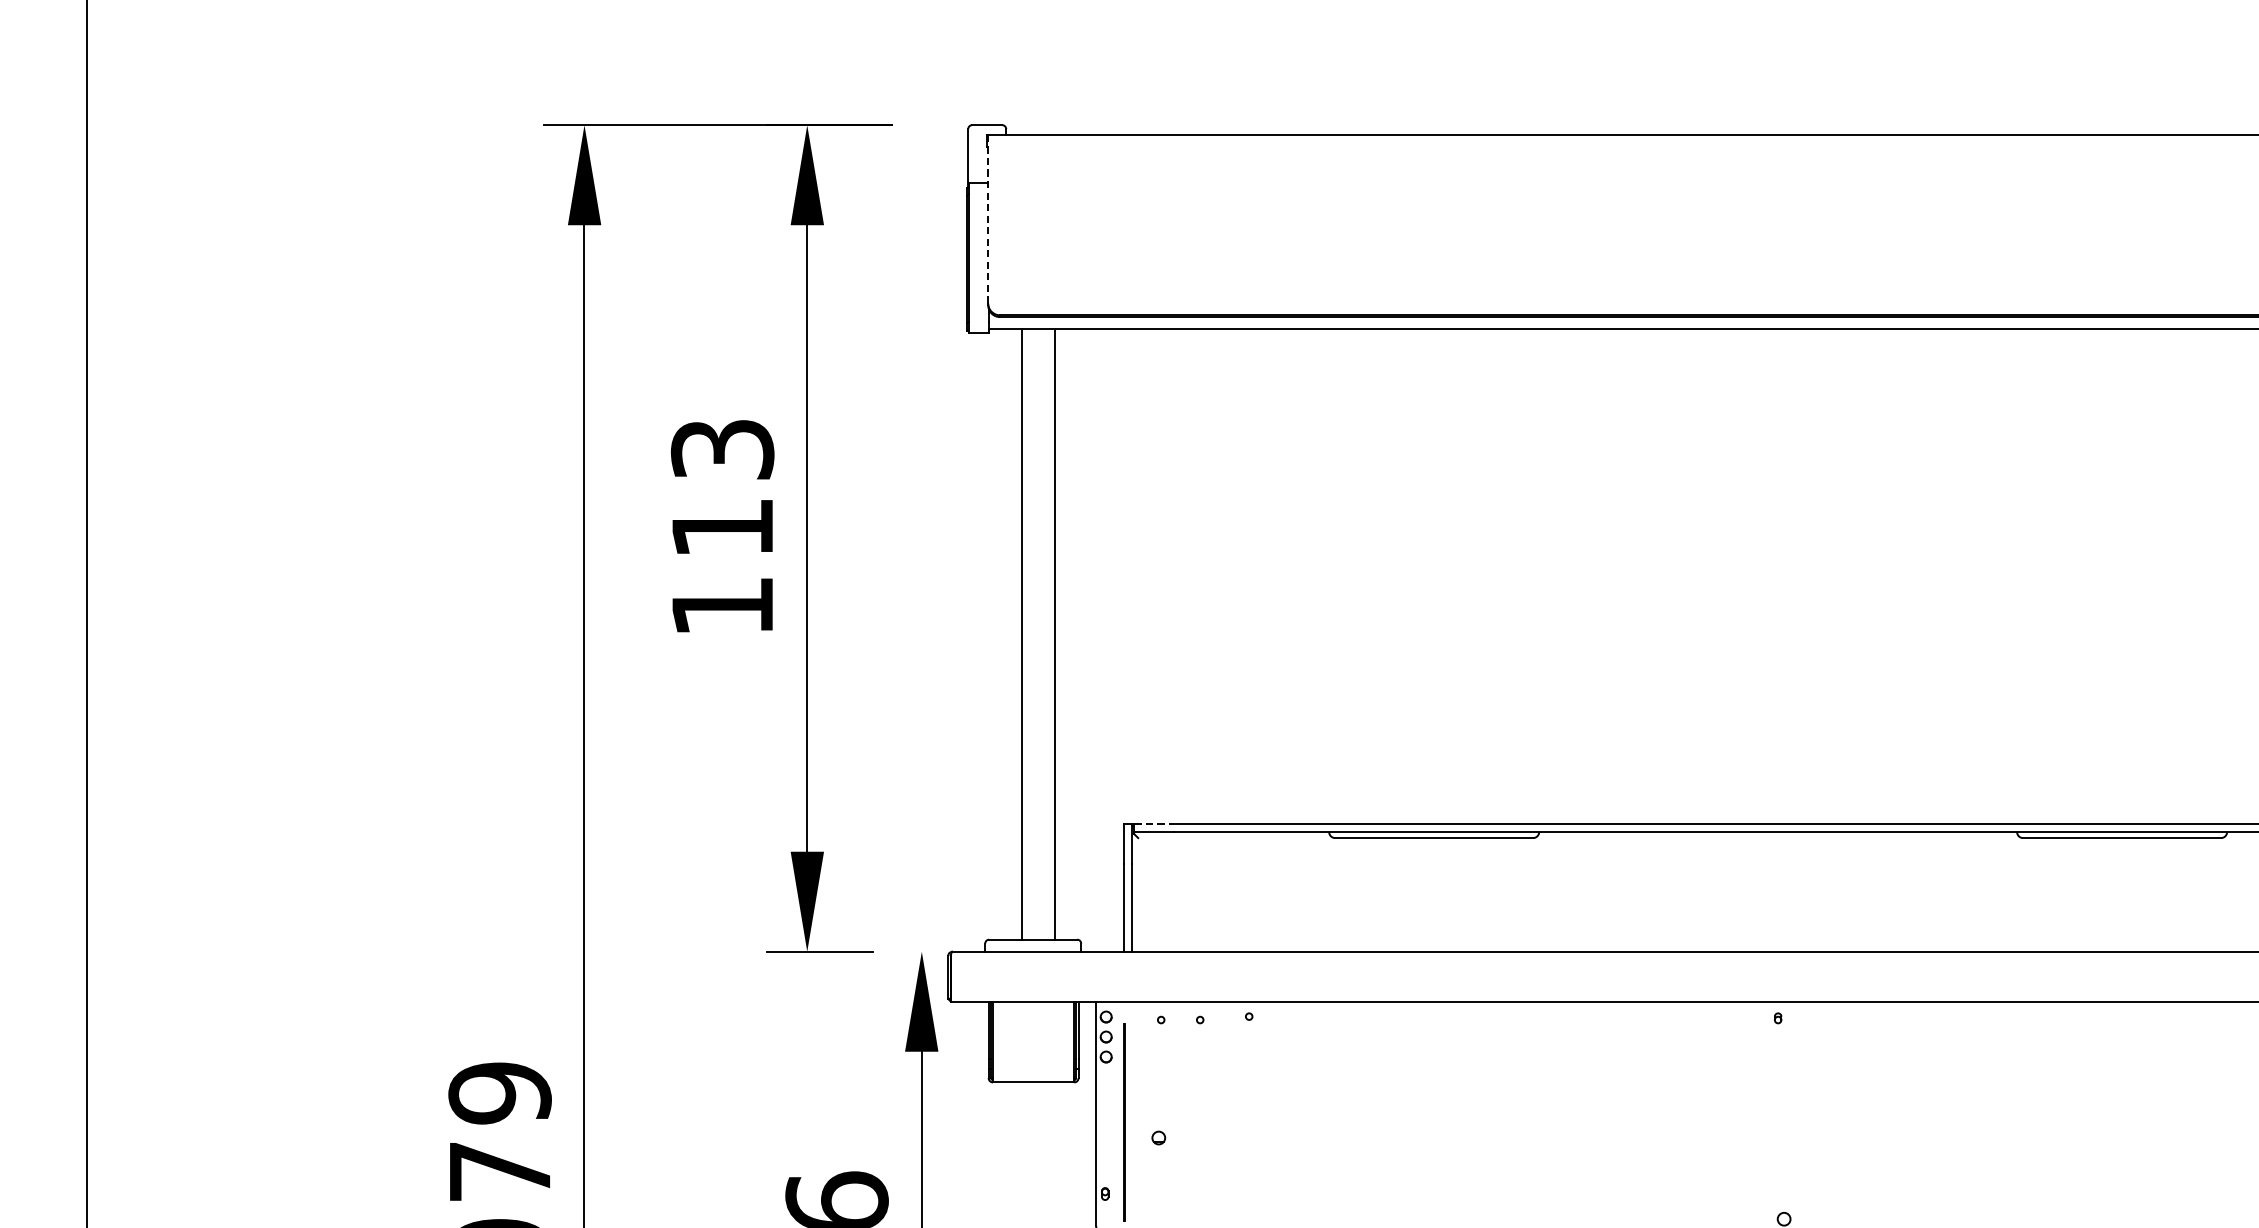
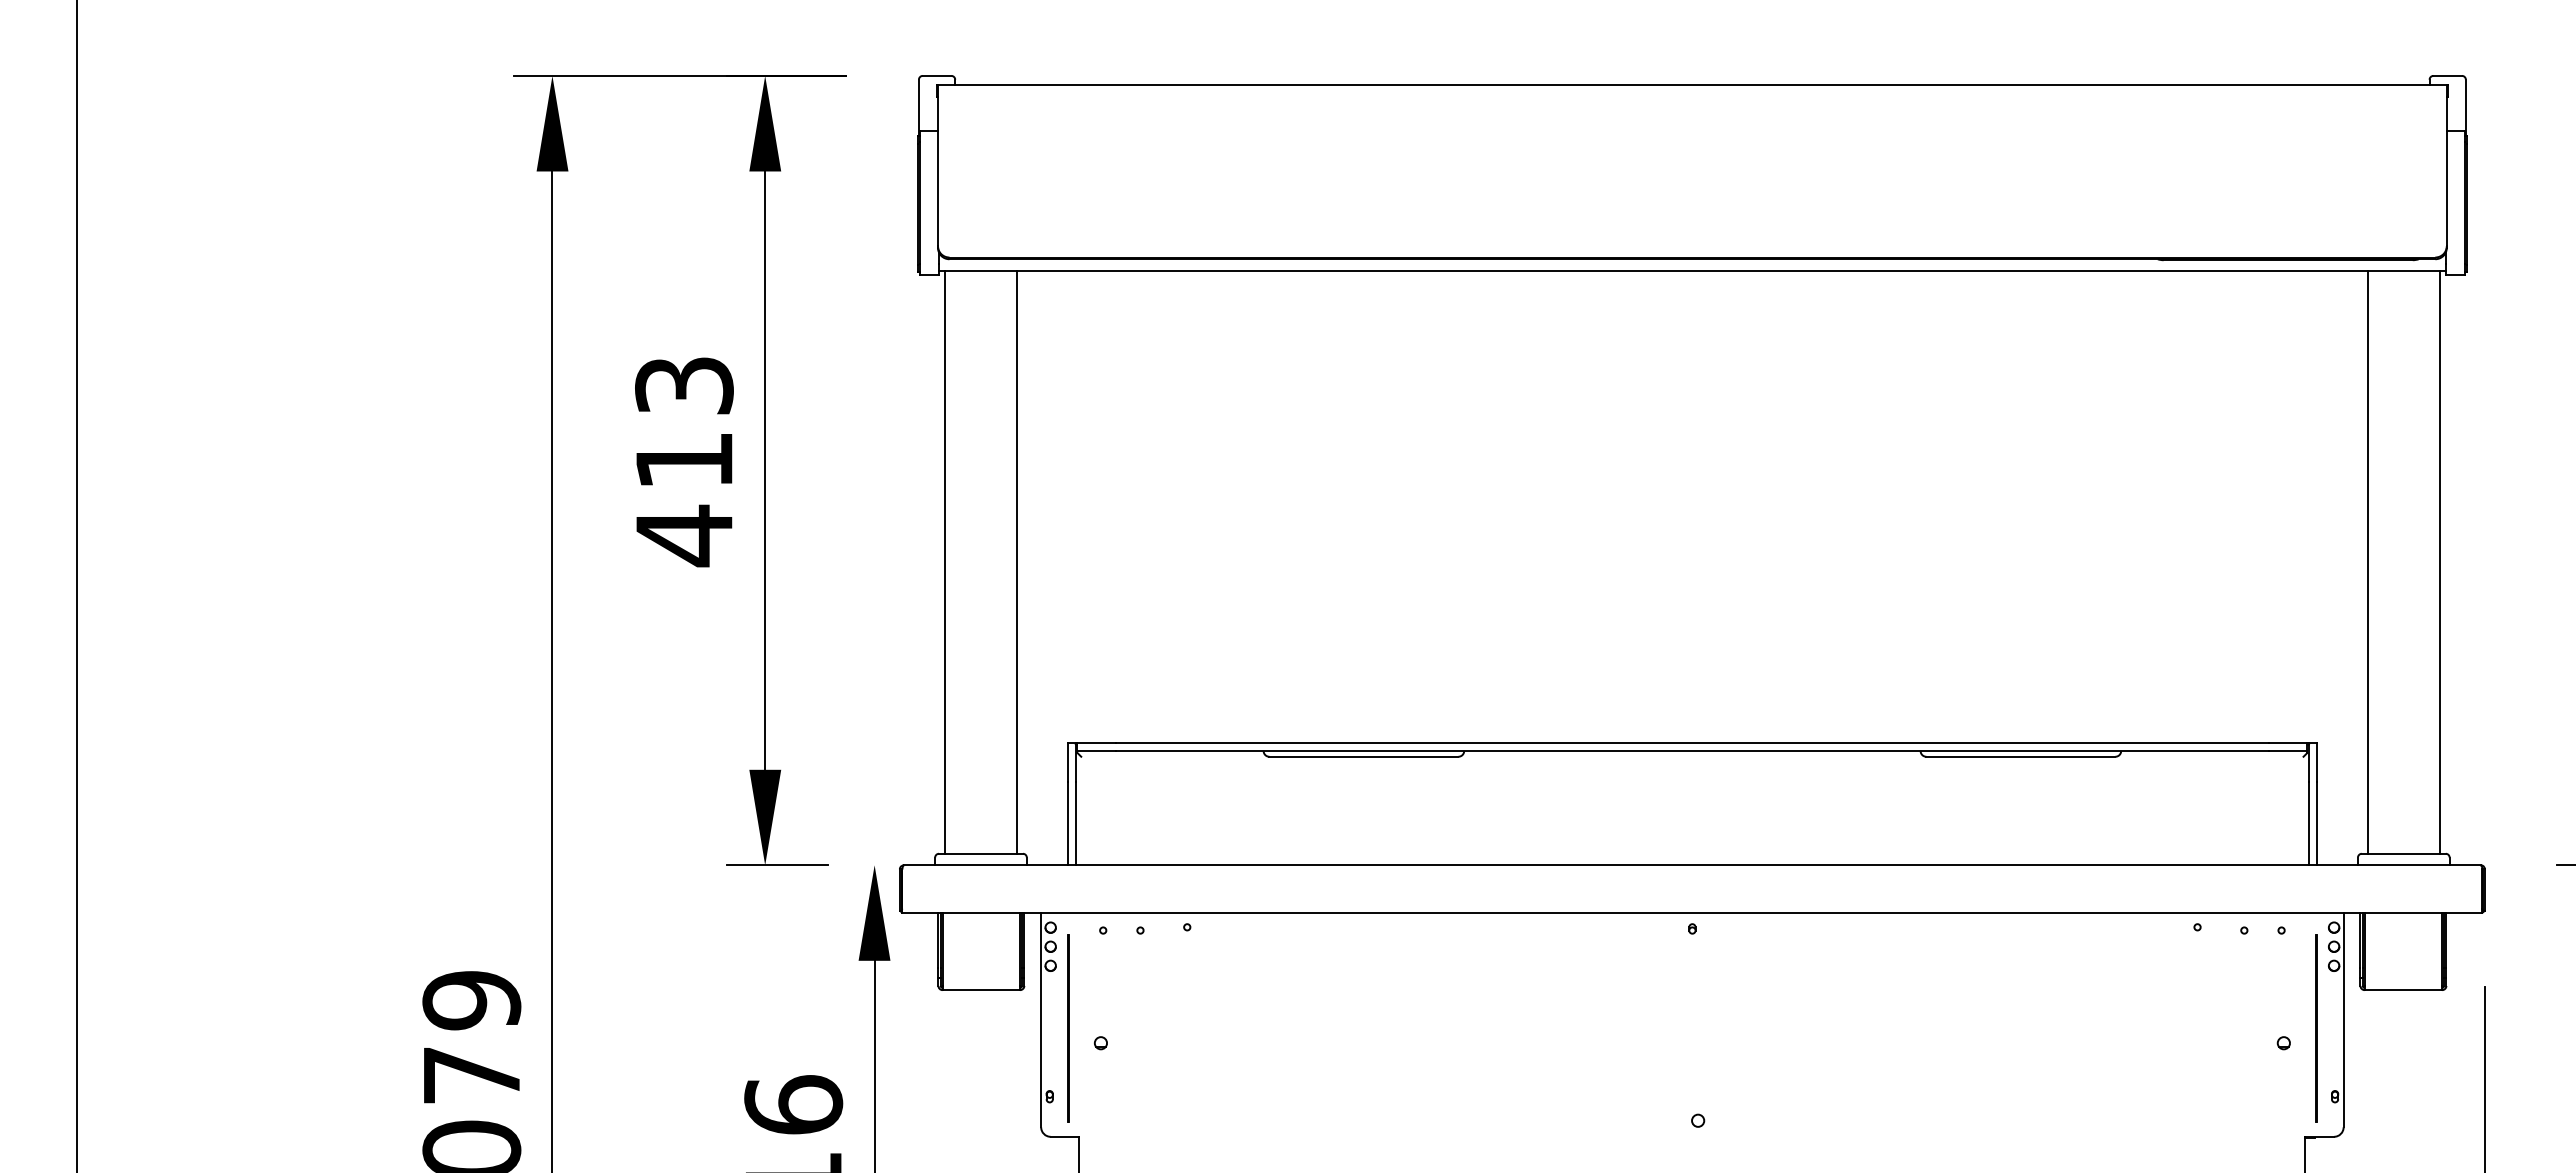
line: (988, 218) -> (938, 165), dashed -> solid
text: (722, 606) -> (684, 535), 113 -> 413
line: (1022, 633) -> (1017, 561), moved
line: (1054, 633) -> (944, 561), moved
line: (1155, 824) -> (1097, 743), dashed -> solid

